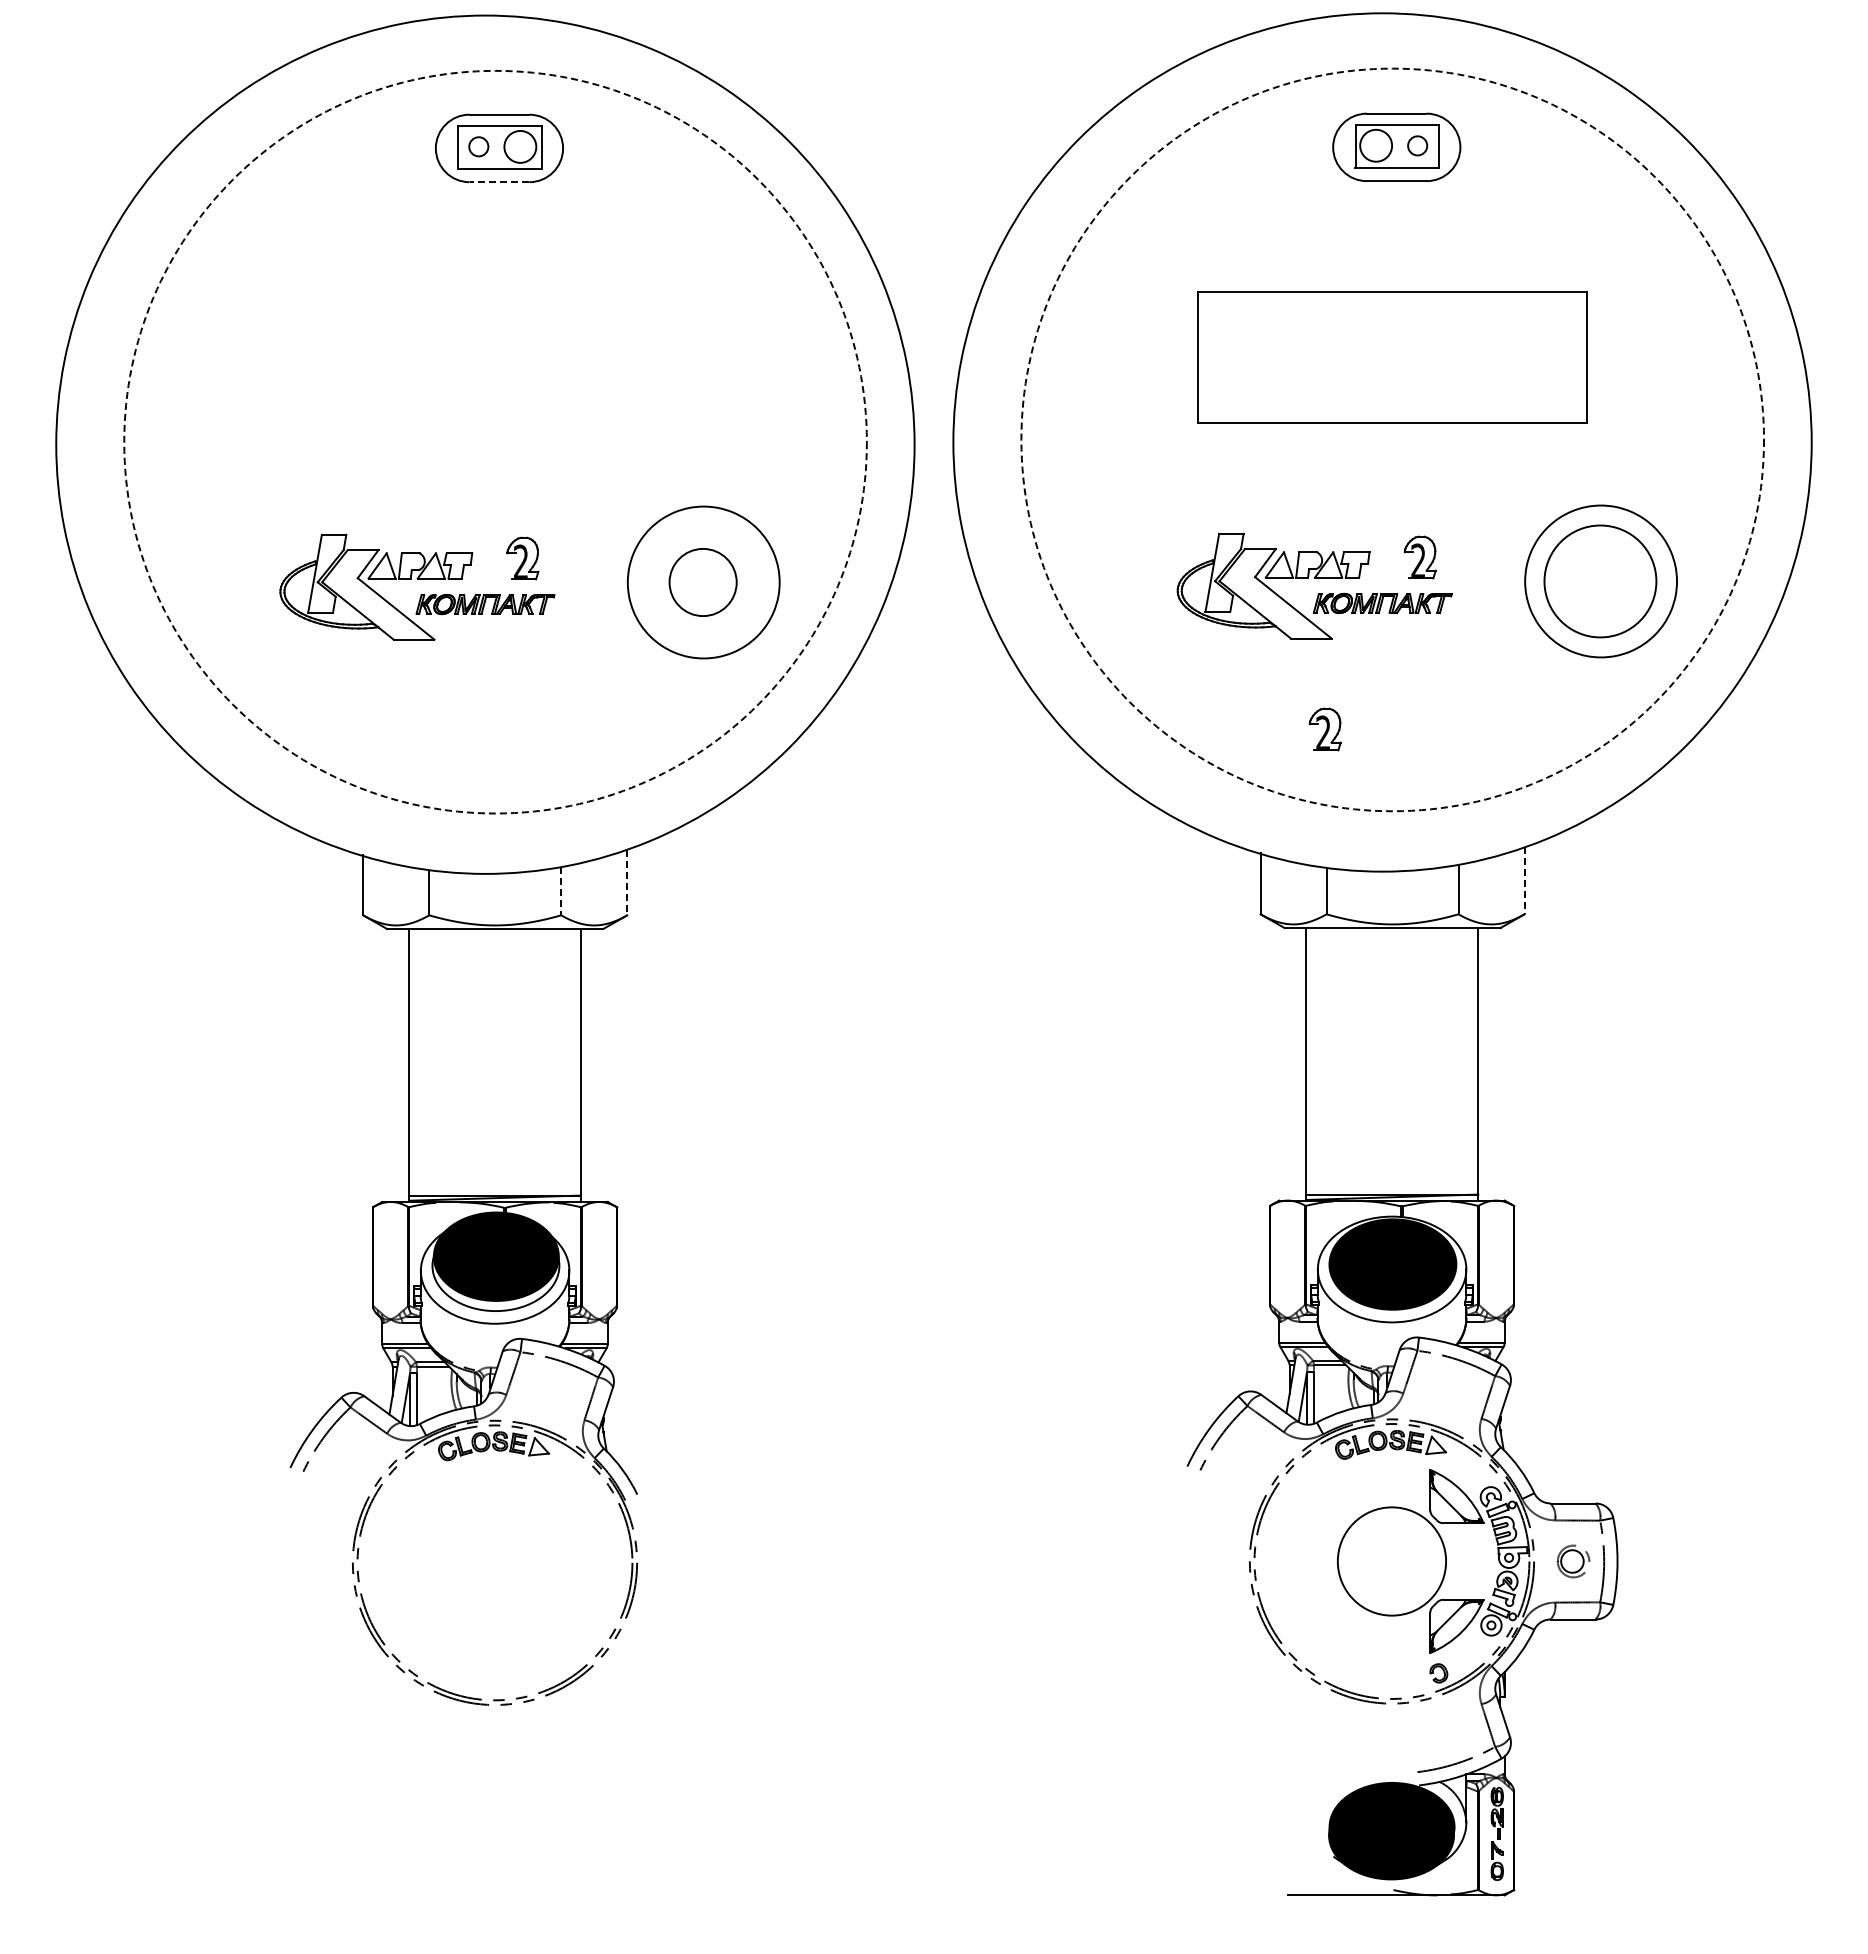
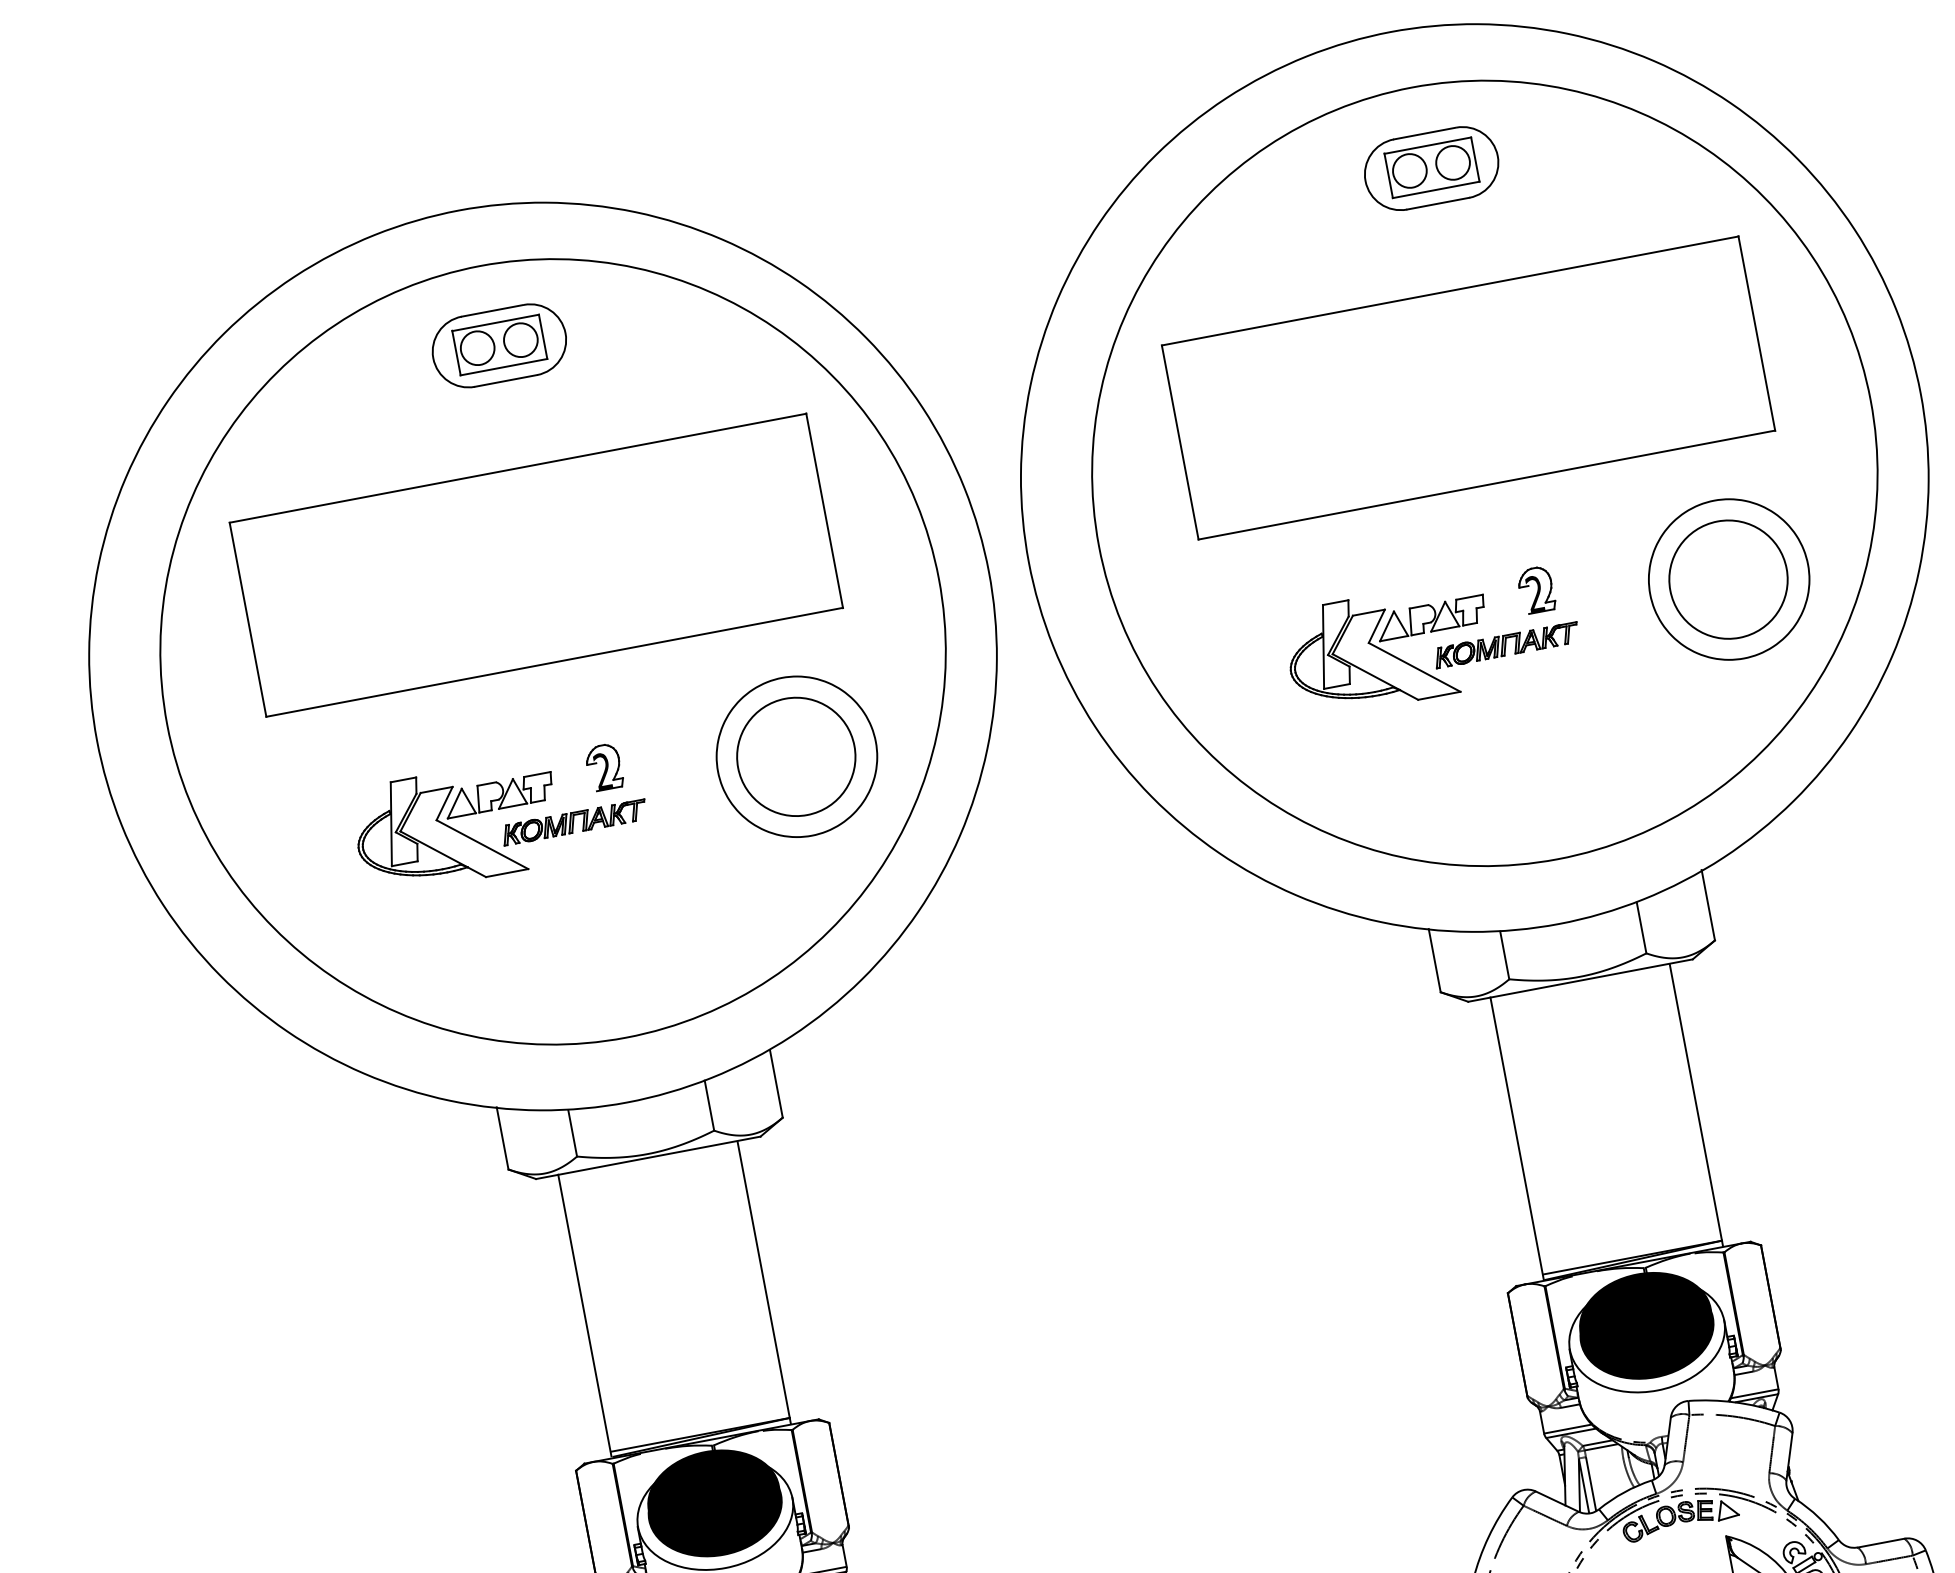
circle: (1417, 145) -> (1452, 162), size x1.67
circle: (478, 146) -> (477, 347), size x1.67
line: (499, 182) -> (506, 381), dashed -> solid
part: (1392, 357) -> (1468, 387), size x1.43
part: (495, 358) -> (536, 564), added
circle: (1392, 439) -> (1484, 472), dashed -> solid
circle: (495, 441) -> (552, 651), dashed -> solid
circle: (703, 582) -> (796, 756), size x1.67
part: (1324, 729) -> (1470, 787), removed
line: (1524, 880) -> (1708, 905), dashed -> solid
line: (627, 882) -> (776, 1083), dashed -> solid
line: (561, 891) -> (709, 1105), dashed -> solid
fill: (1392, 1255) -> (1644, 1320), added
fill: (495, 1265) -> (714, 1507), added

